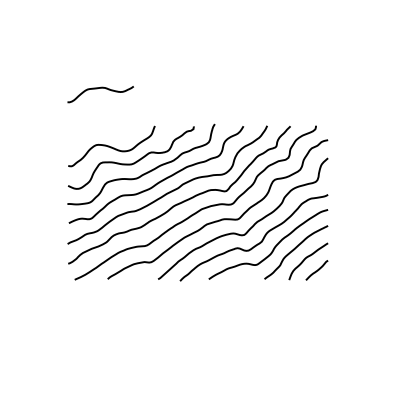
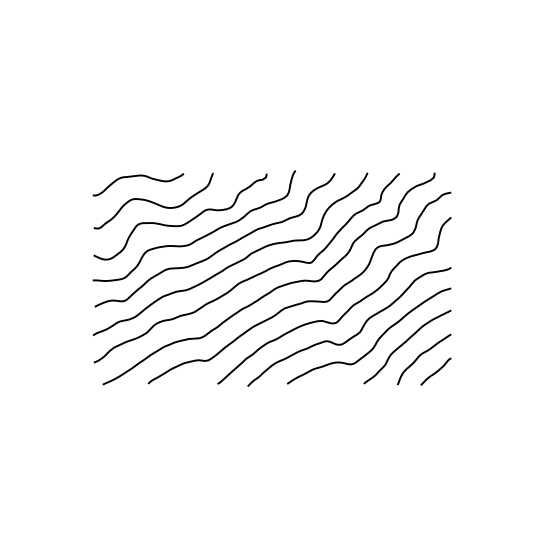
curve: (97, 89) -> (134, 177), moved

